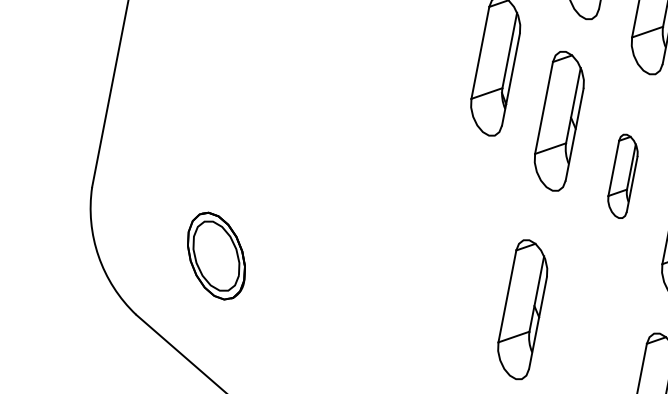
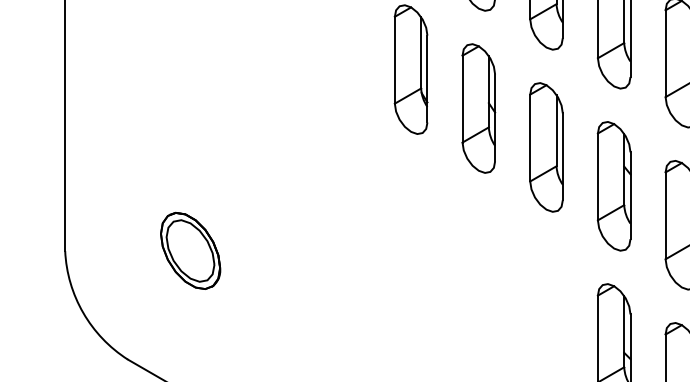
part: (622, 176) -> (546, 147), size x1.67
part: (216, 255) -> (190, 250), moved
part: (522, 309) -> (478, 286), removed

